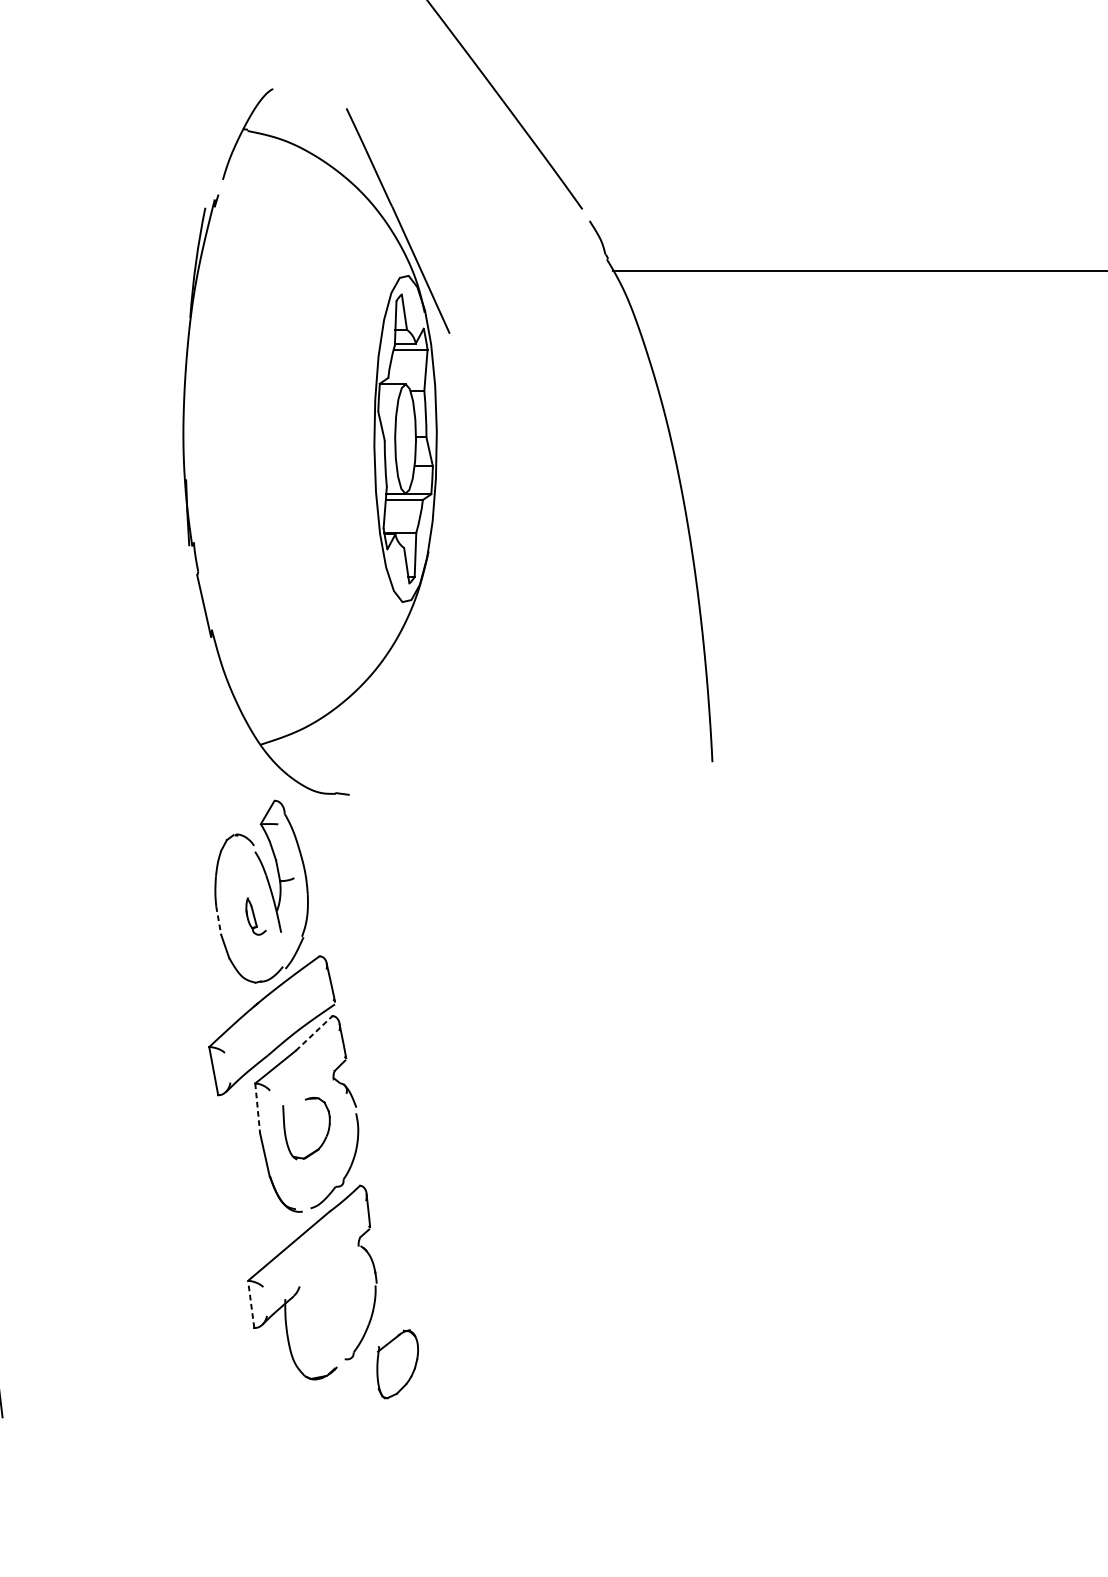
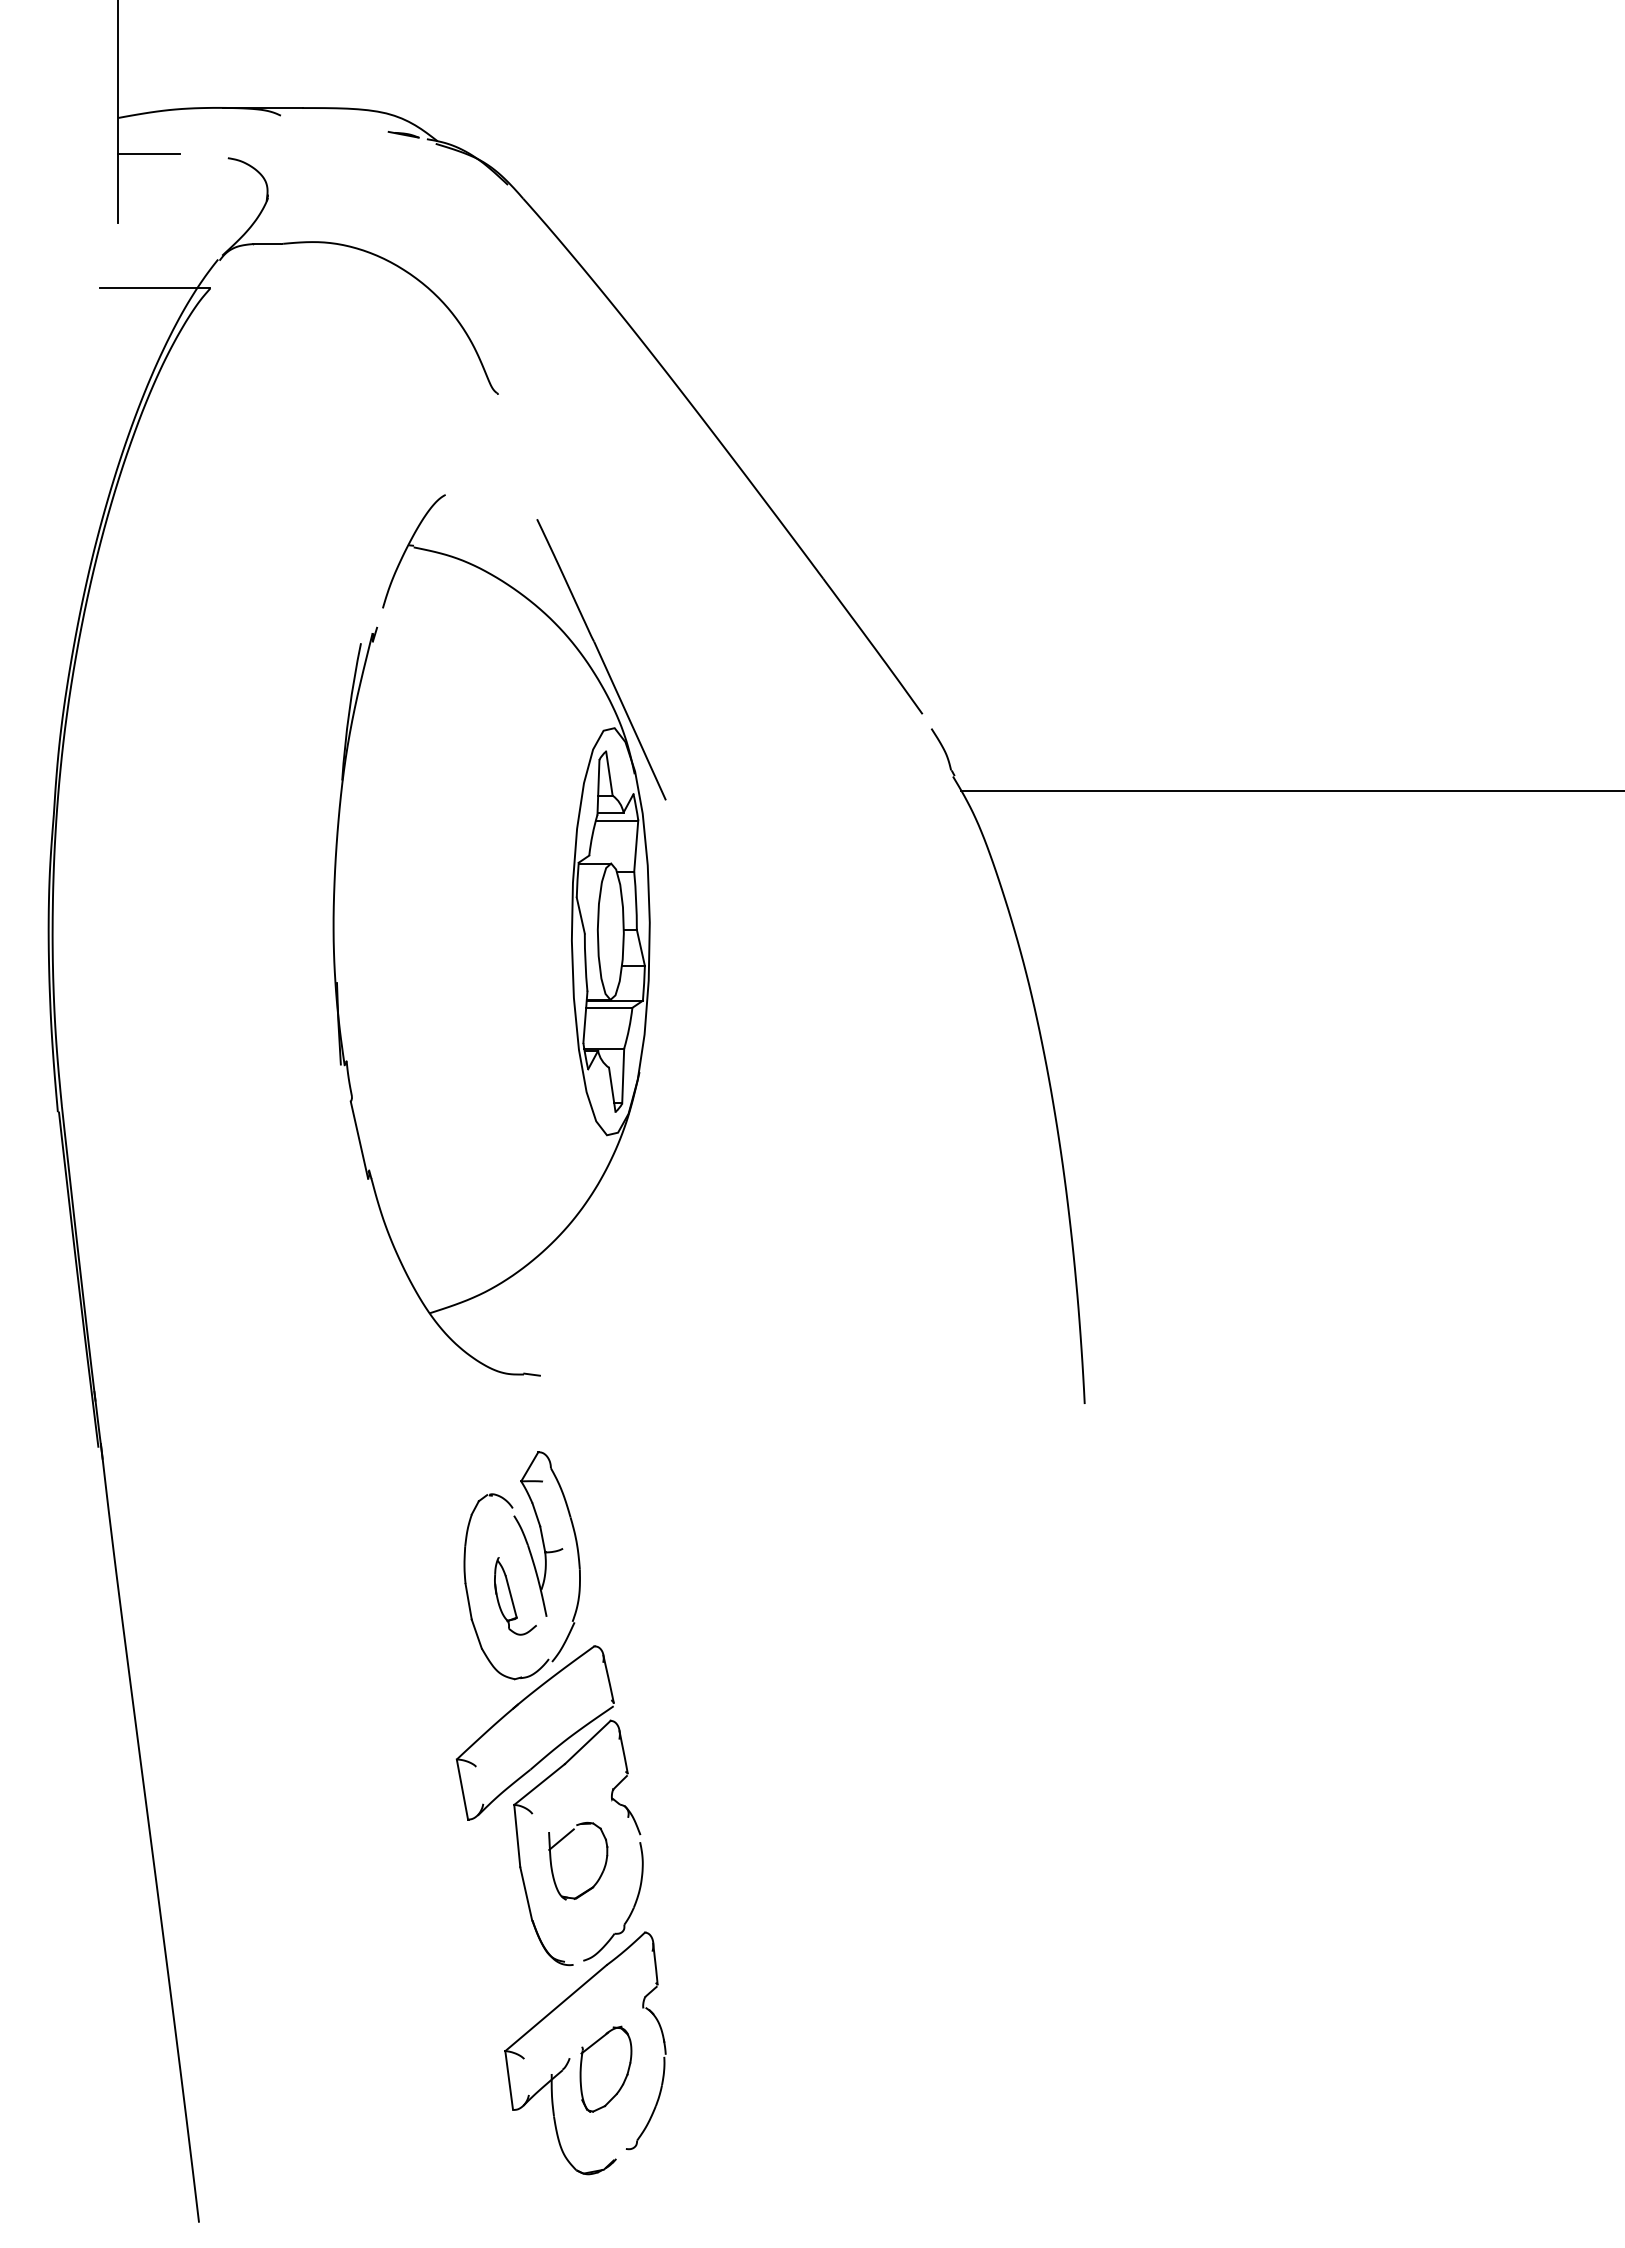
part: (374, 442) -> (571, 935), moved
part: (256, 916) -> (515, 1596), size x1.67
line: (218, 921) -> (468, 1602), dashed -> solid
line: (313, 1033) -> (587, 1742), dashed -> solid
line: (257, 1108) -> (517, 1836), dashed -> solid
line: (293, 1111) -> (561, 1839), added
line: (251, 1304) -> (509, 2080), dashed -> solid
part: (397, 1363) -> (605, 2068), moved

